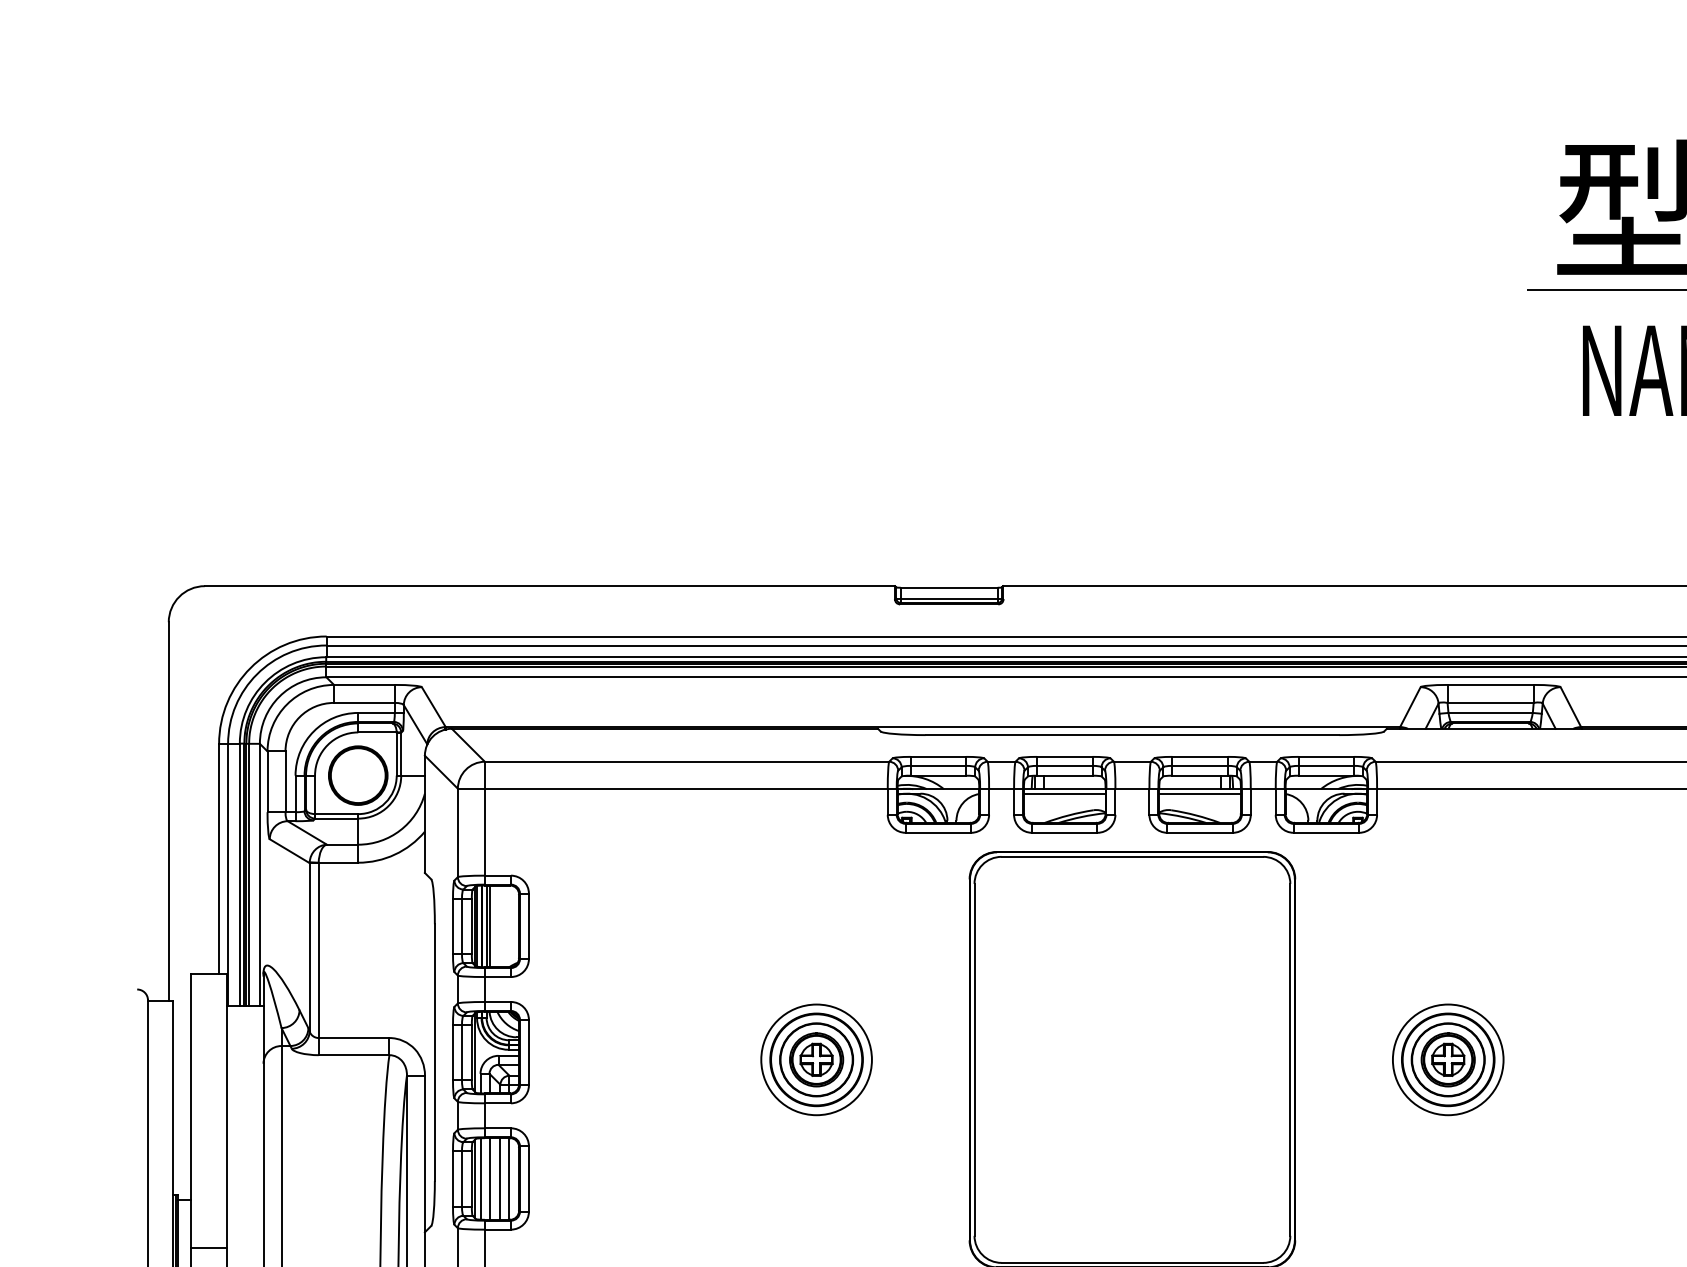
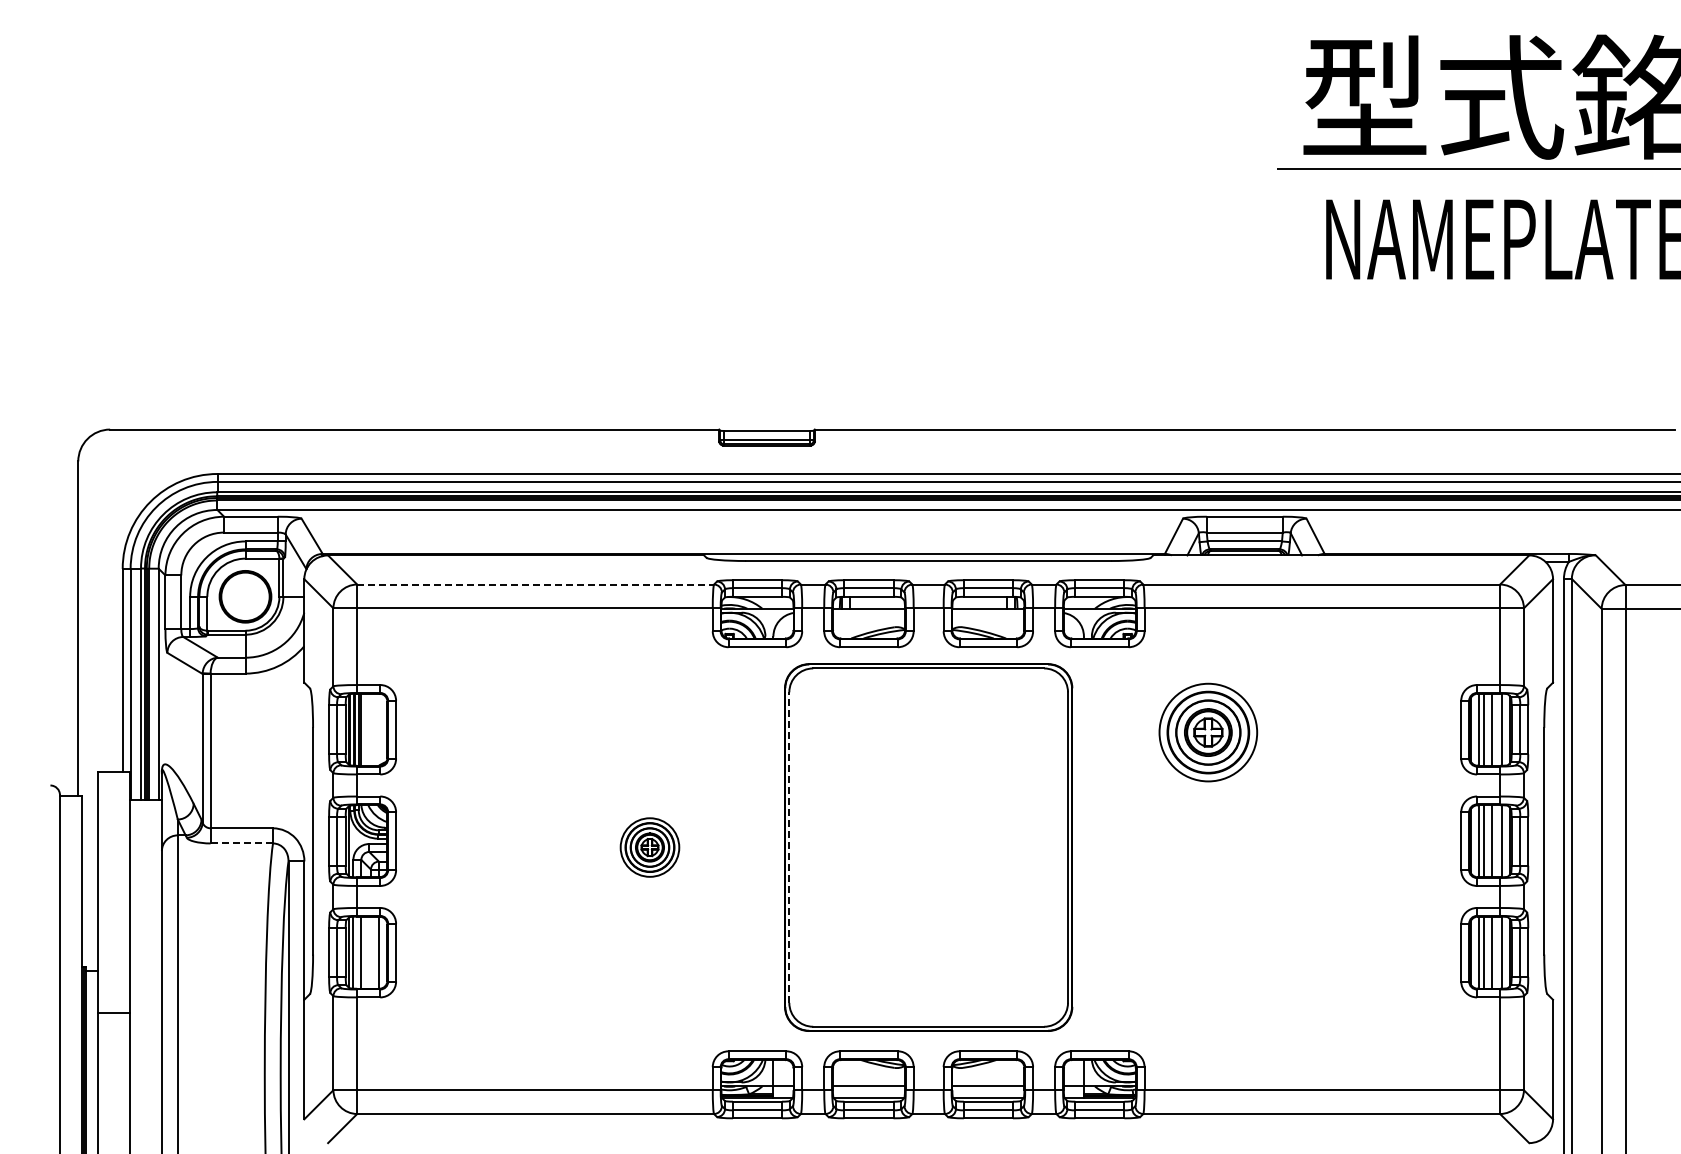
line: (688, 761) -> (536, 584), solid -> dashed
line: (1064, 793) -> (868, 612), removed
line: (1200, 793) -> (988, 612), removed
line: (353, 1055) -> (241, 843), solid -> dashed
part: (816, 1059) -> (649, 847), size x0.6
line: (974, 1059) -> (789, 847), solid -> dashed
part: (1448, 1059) -> (1208, 732), moved
line: (499, 1178) -> (370, 952), removed

